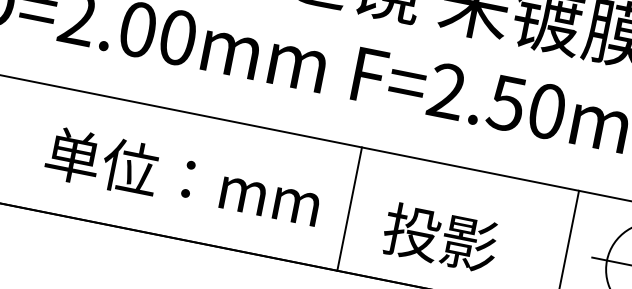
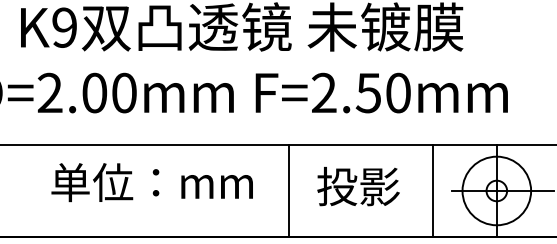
text: (182, 177) -> (151, 182), moved
line: (349, 208) -> (289, 190), moved
text: (440, 237) -> (358, 186), moved

